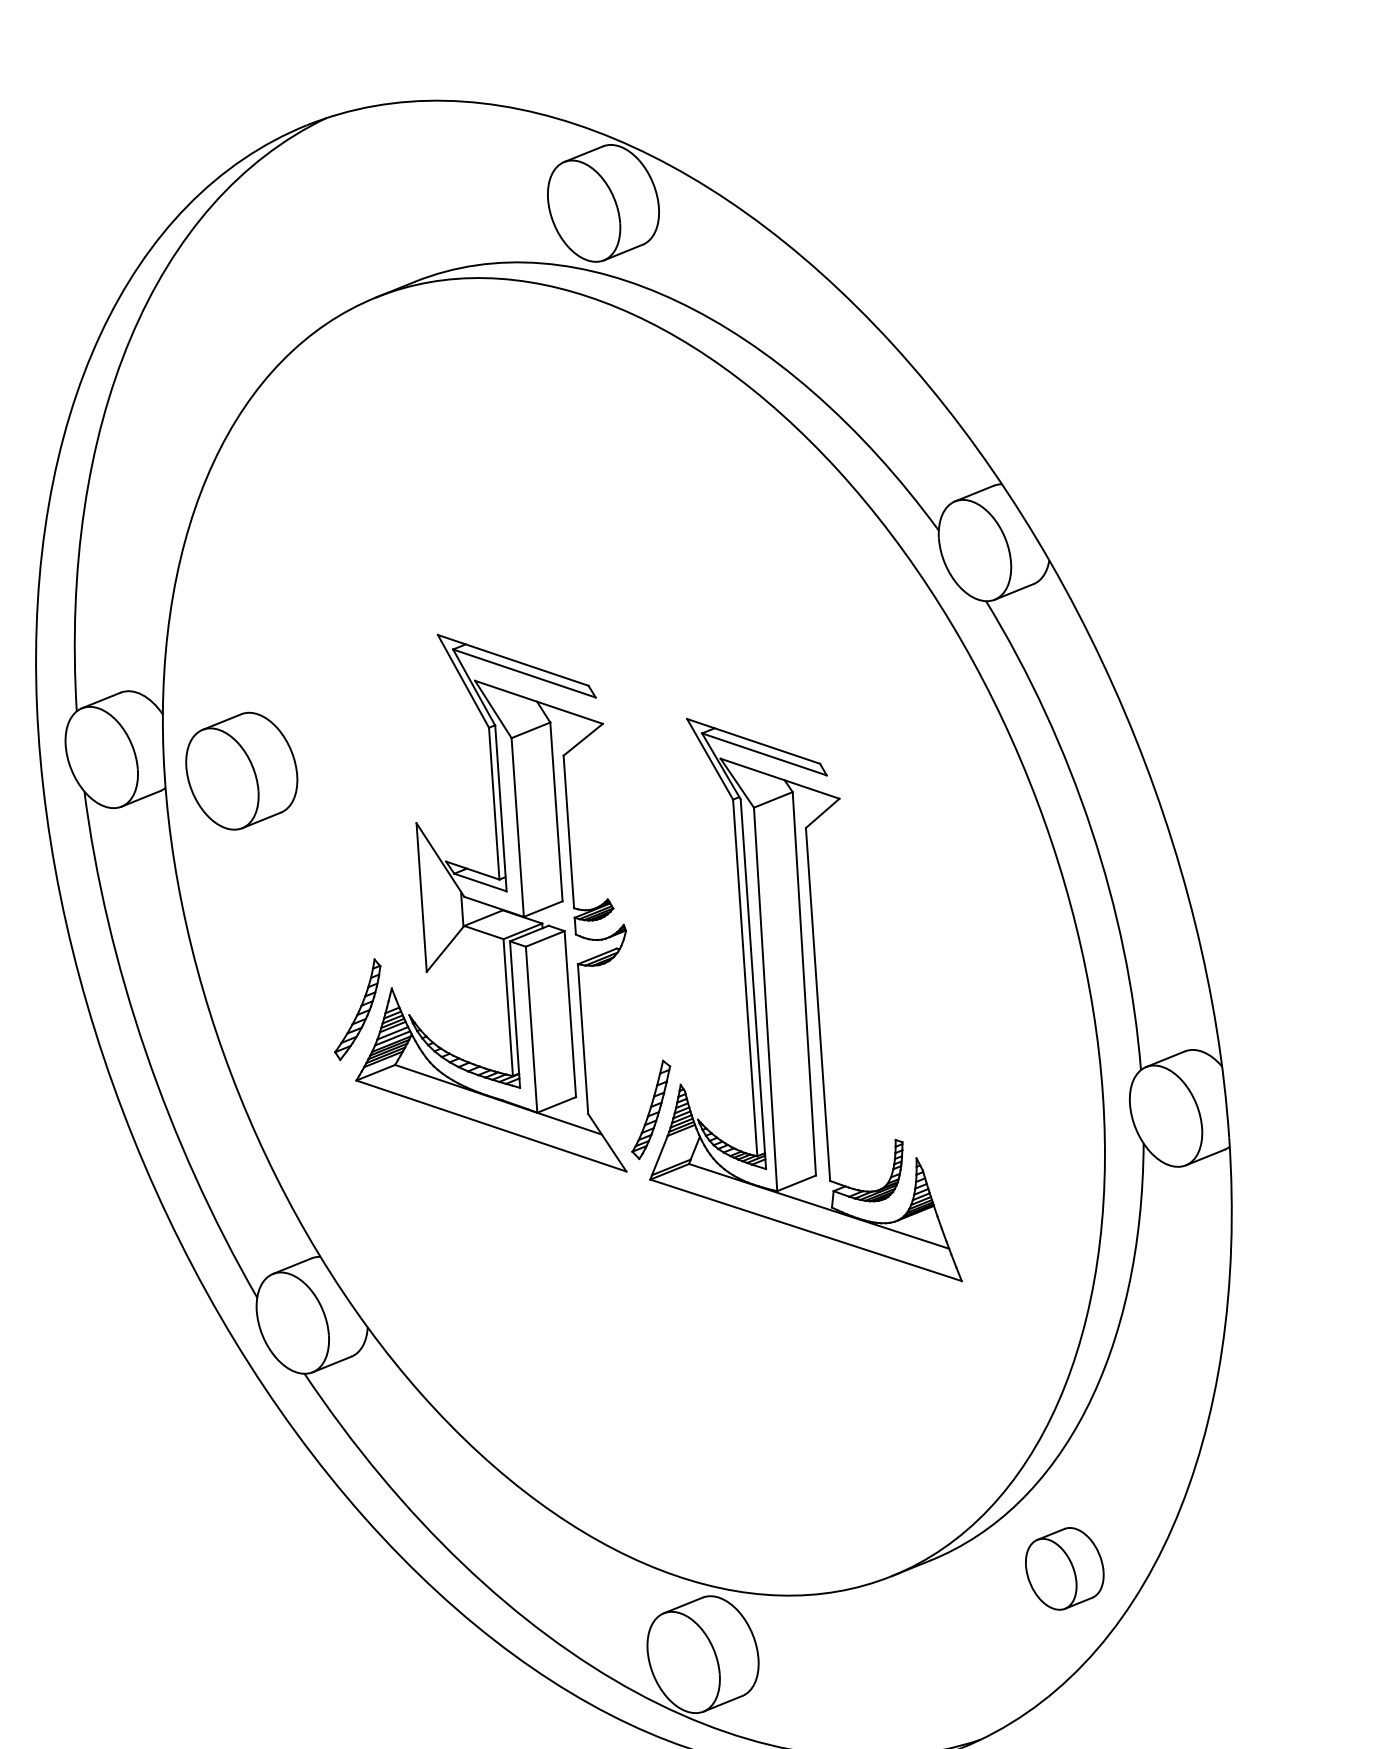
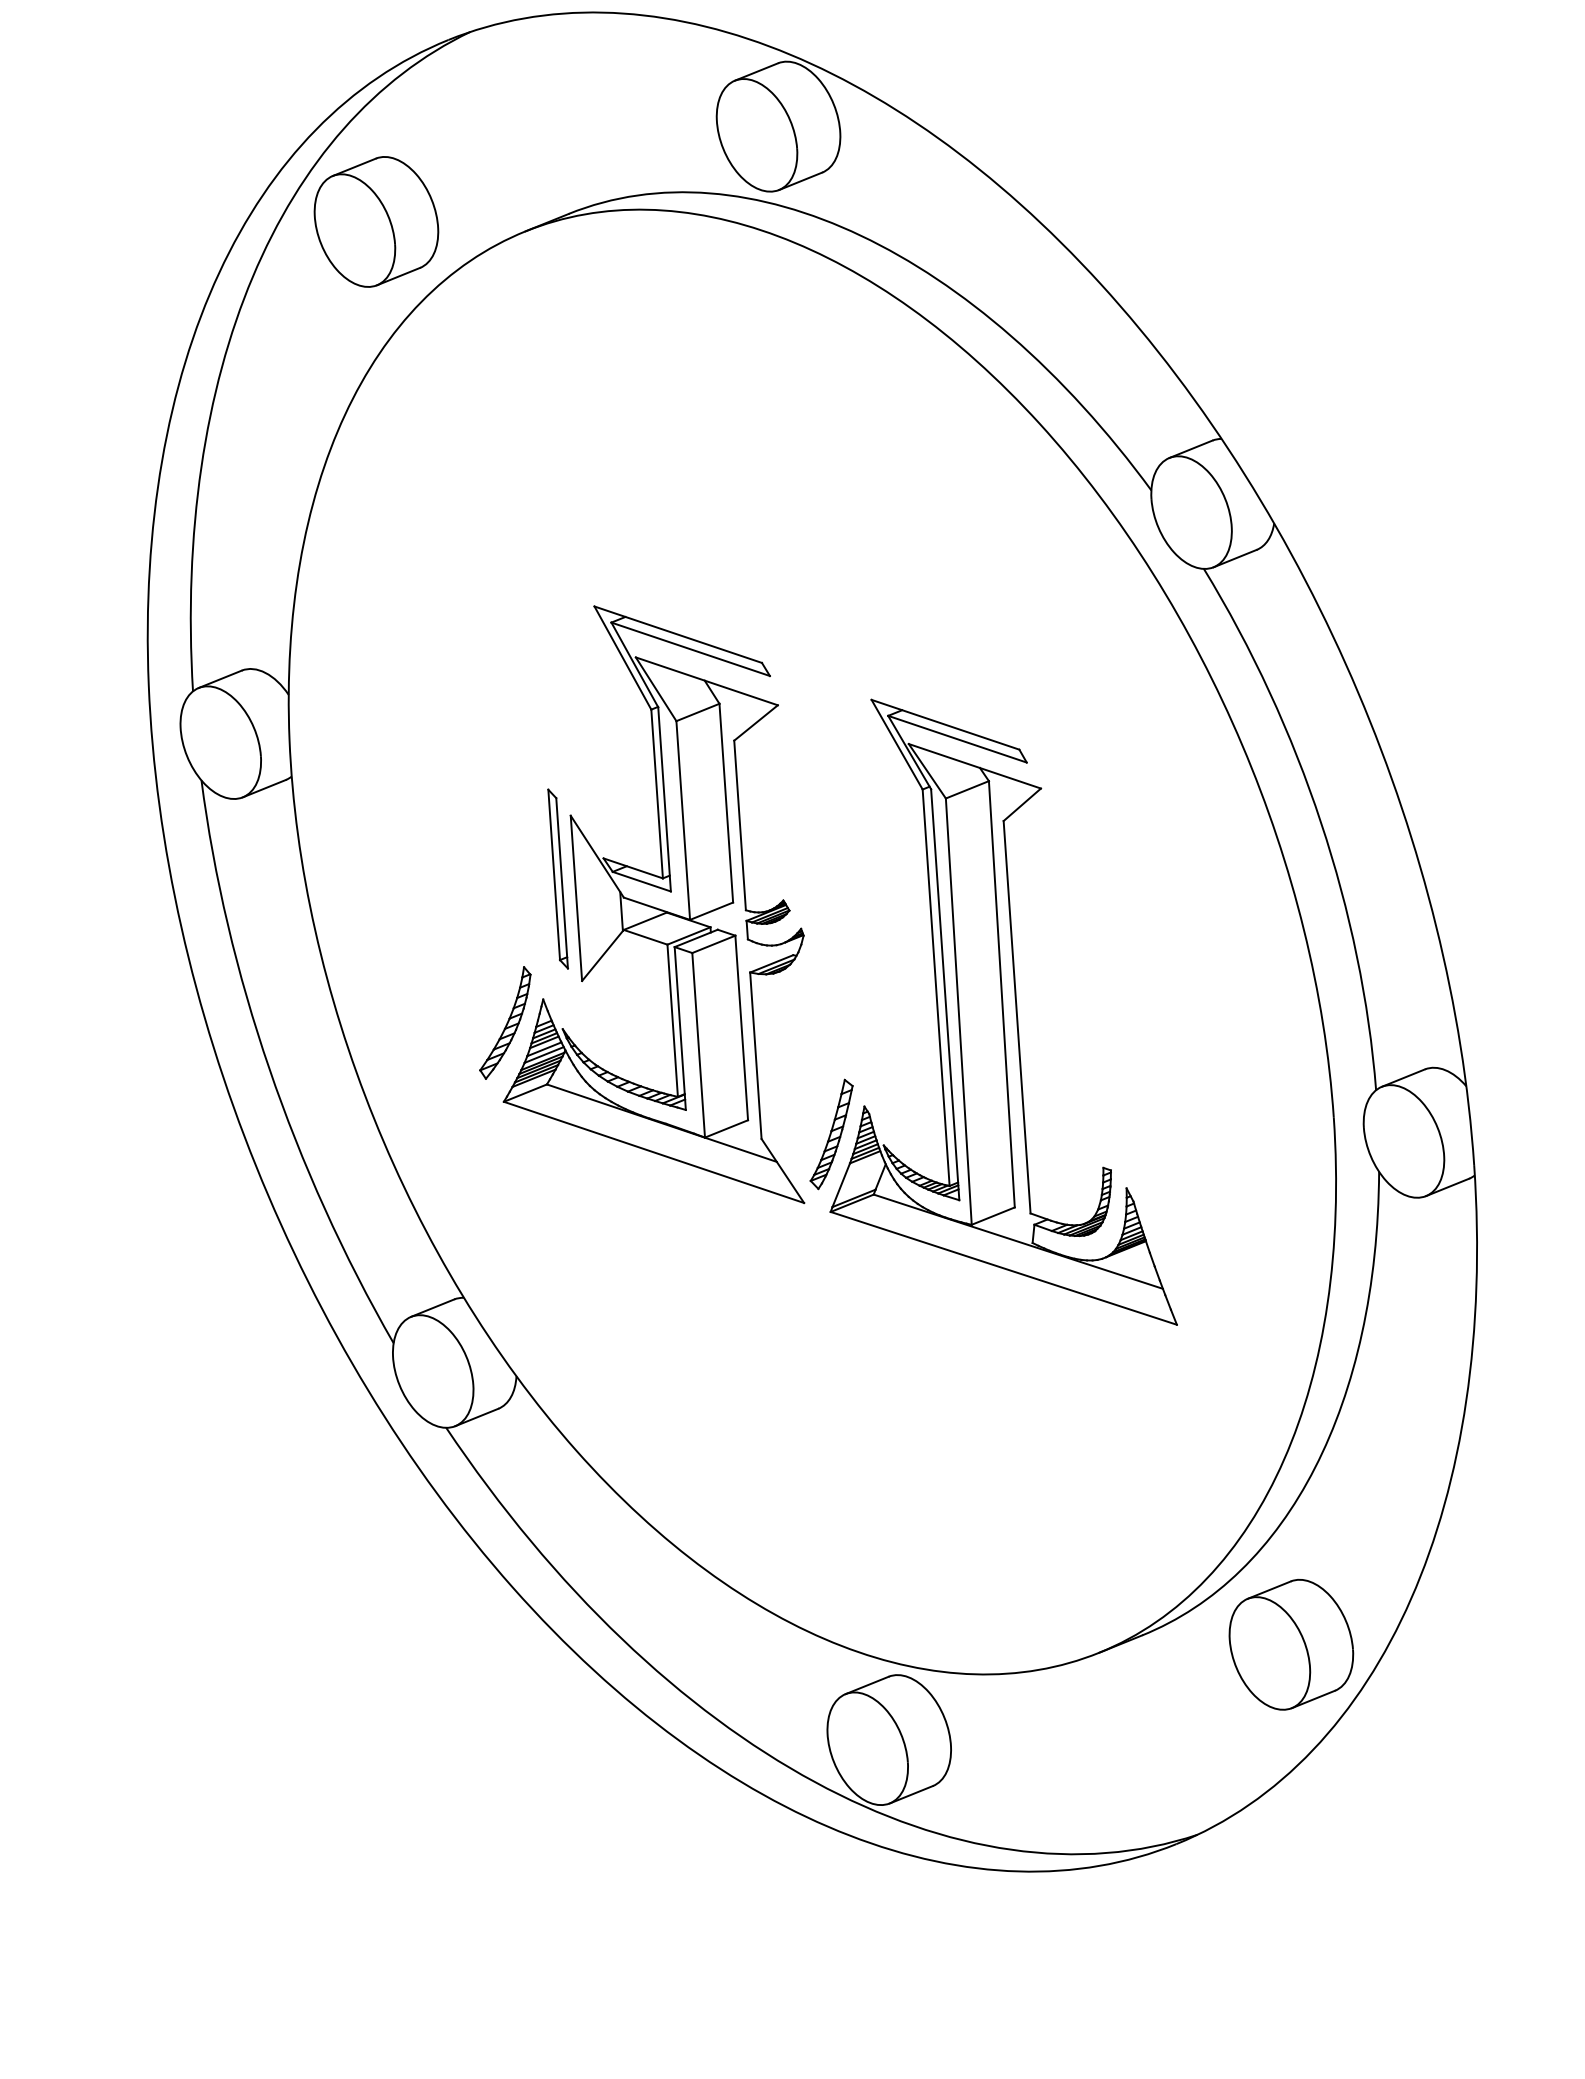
part: (241, 770) -> (376, 221), moved
part: (404, 879) -> (557, 878), added
part: (1064, 1568) -> (1291, 1644), size x1.43

